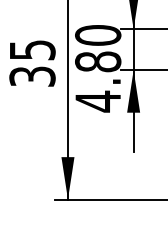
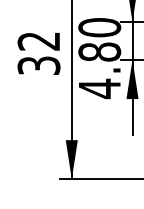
text: (32, 50) -> (39, 41), 35 -> 32

